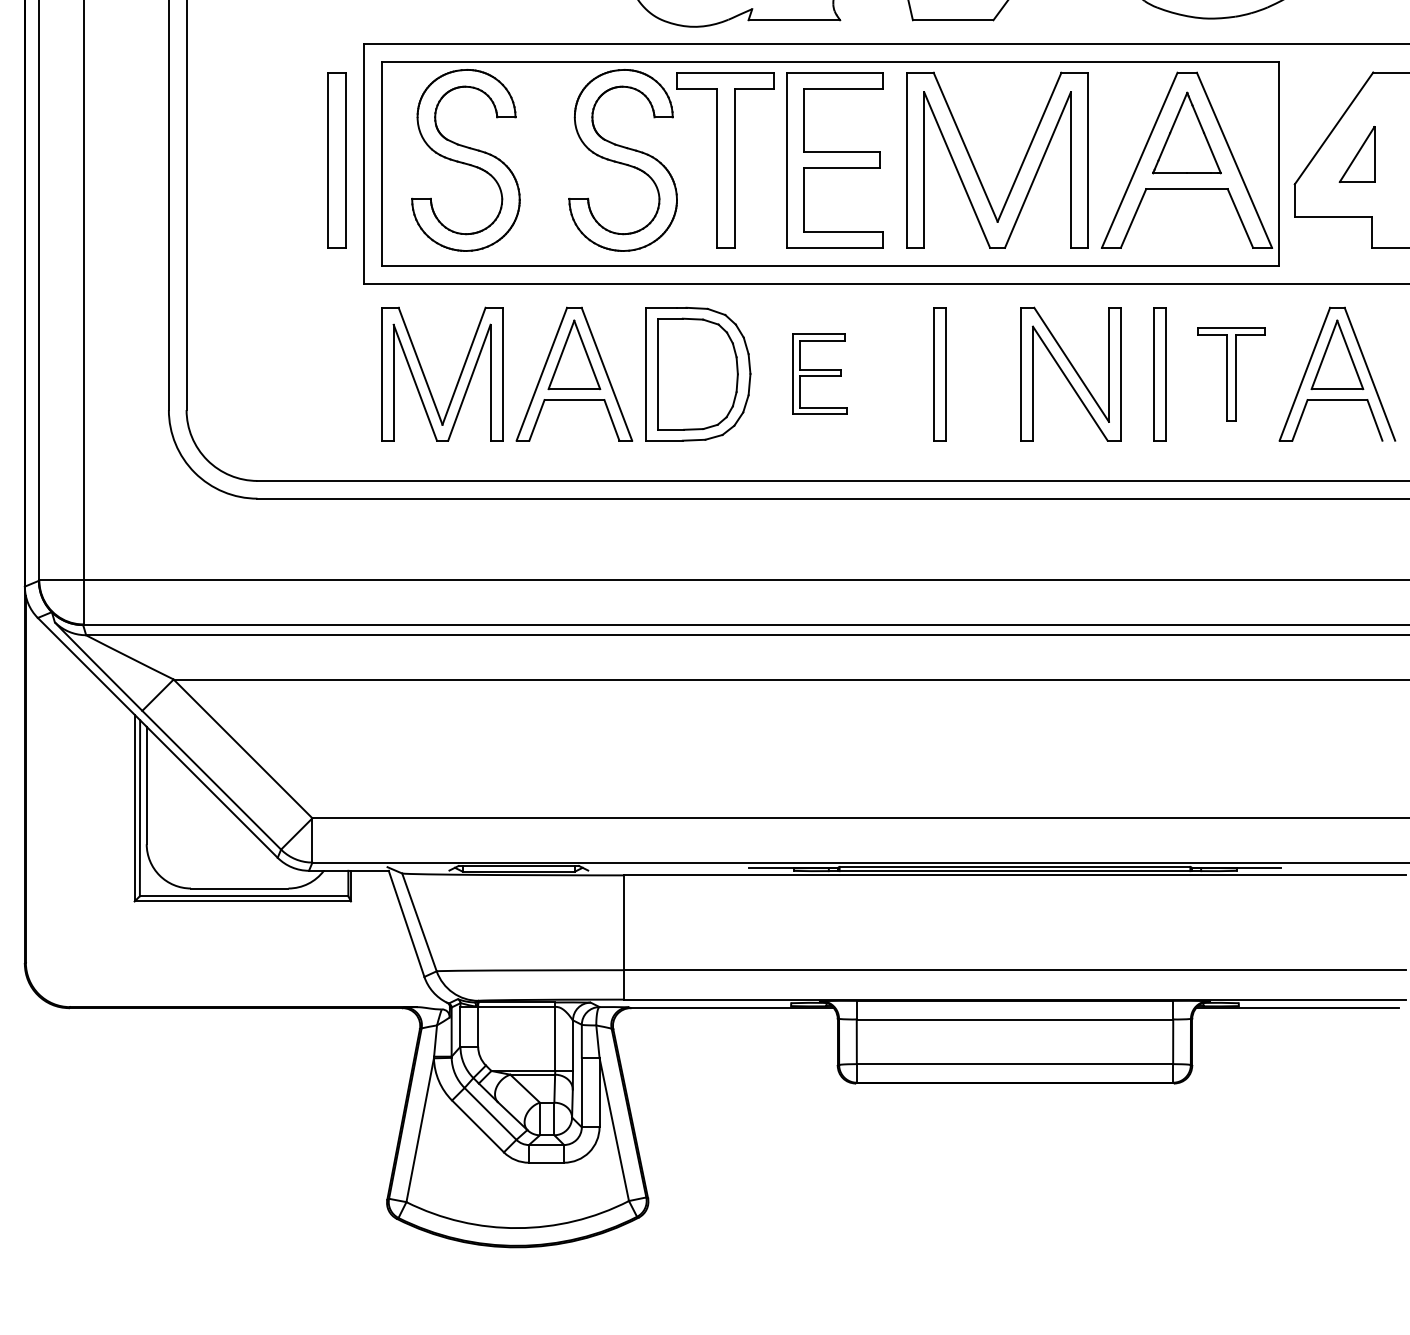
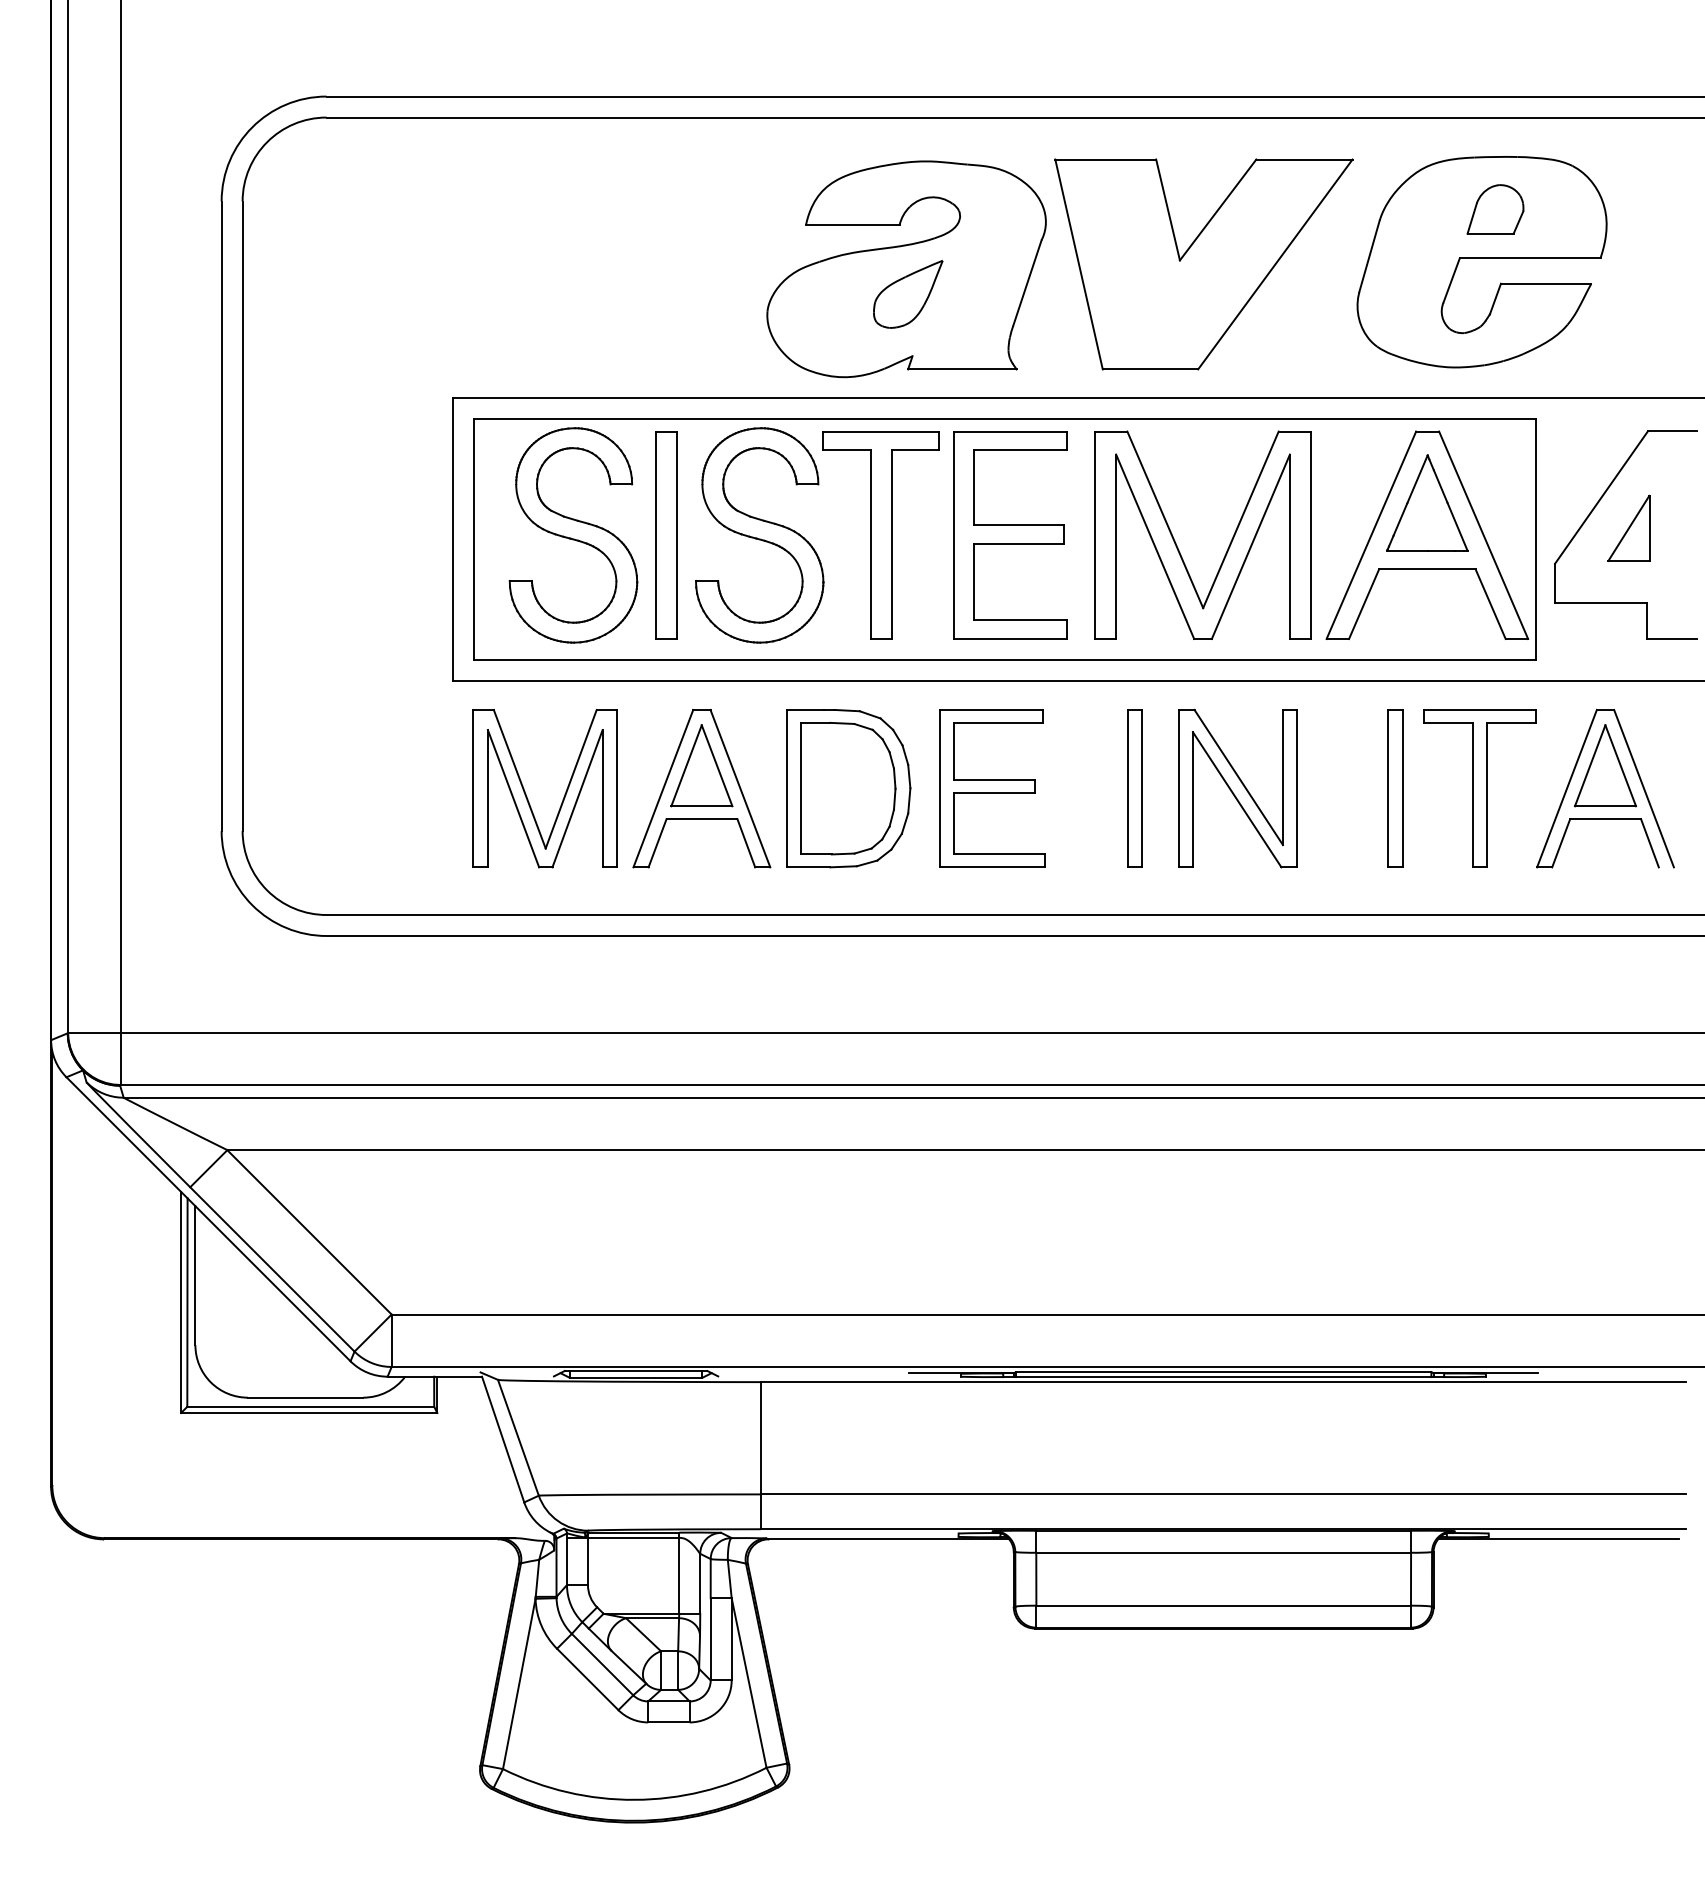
part: (336, 160) -> (666, 535), moved
part: (819, 374) -> (992, 788), size x1.67
part: (1070, 374) -> (1237, 788), moved
part: (1231, 374) -> (1479, 788), size x1.43

